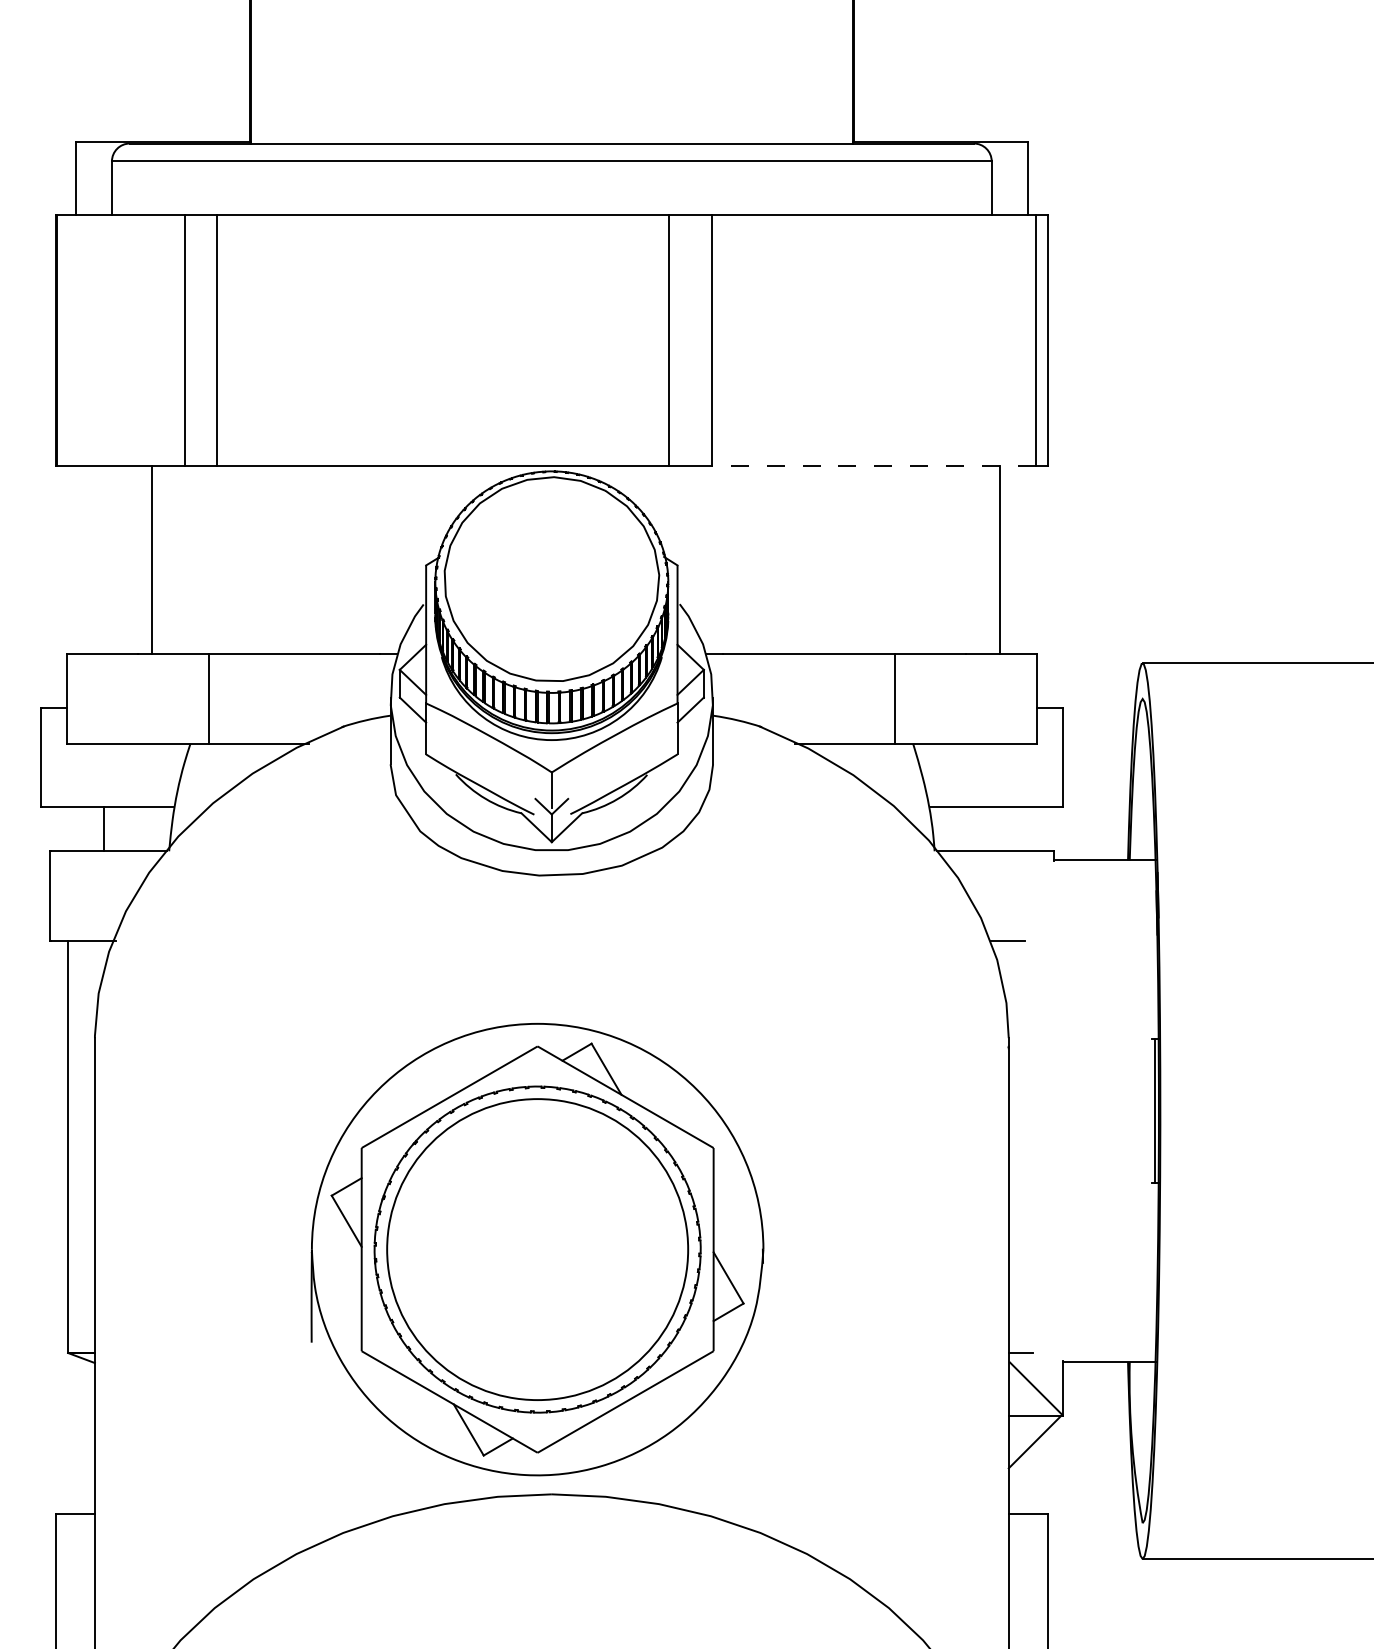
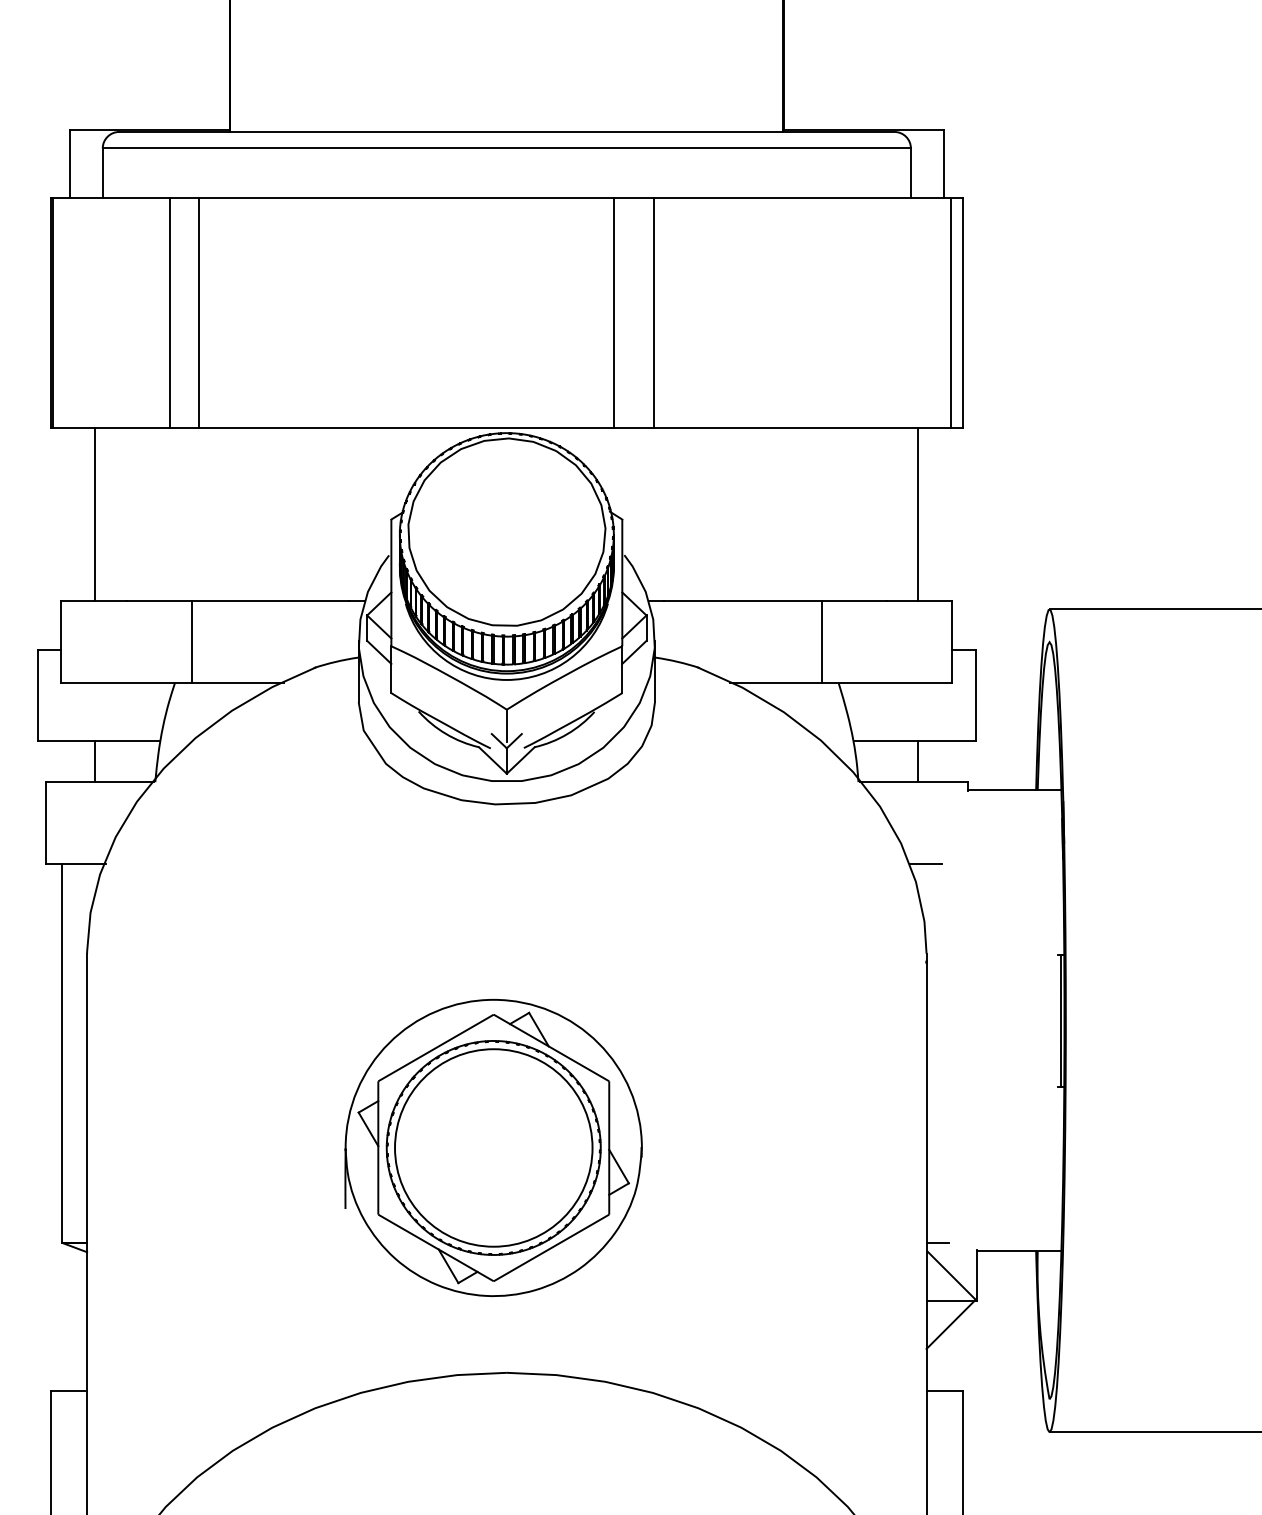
line: (873, 466) -> (802, 428), dashed -> solid
line: (151, 560) -> (94, 514), moved
line: (999, 828) -> (918, 761), added
part: (537, 1249) -> (493, 1147), size x0.71

